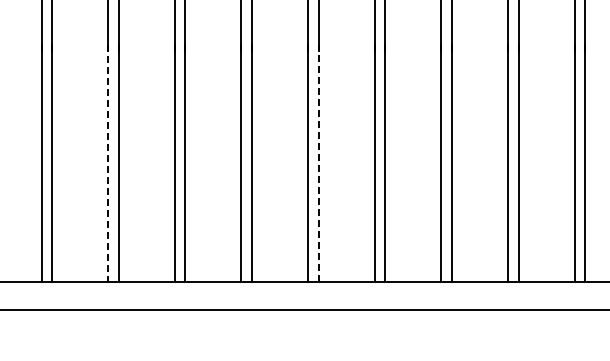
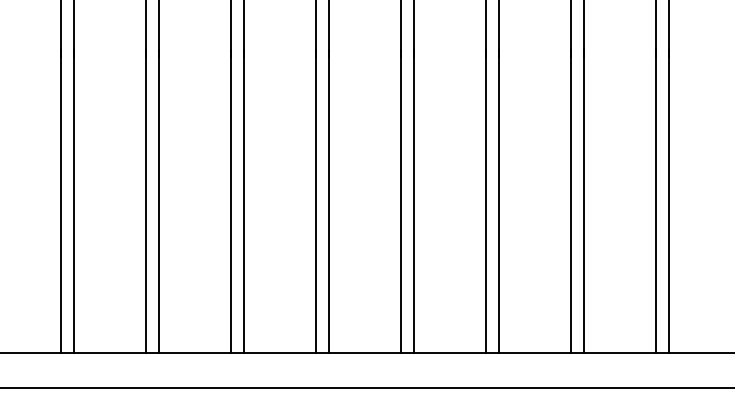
line: (108, 163) -> (61, 200), dashed -> solid
line: (318, 163) -> (329, 200), dashed -> solid

